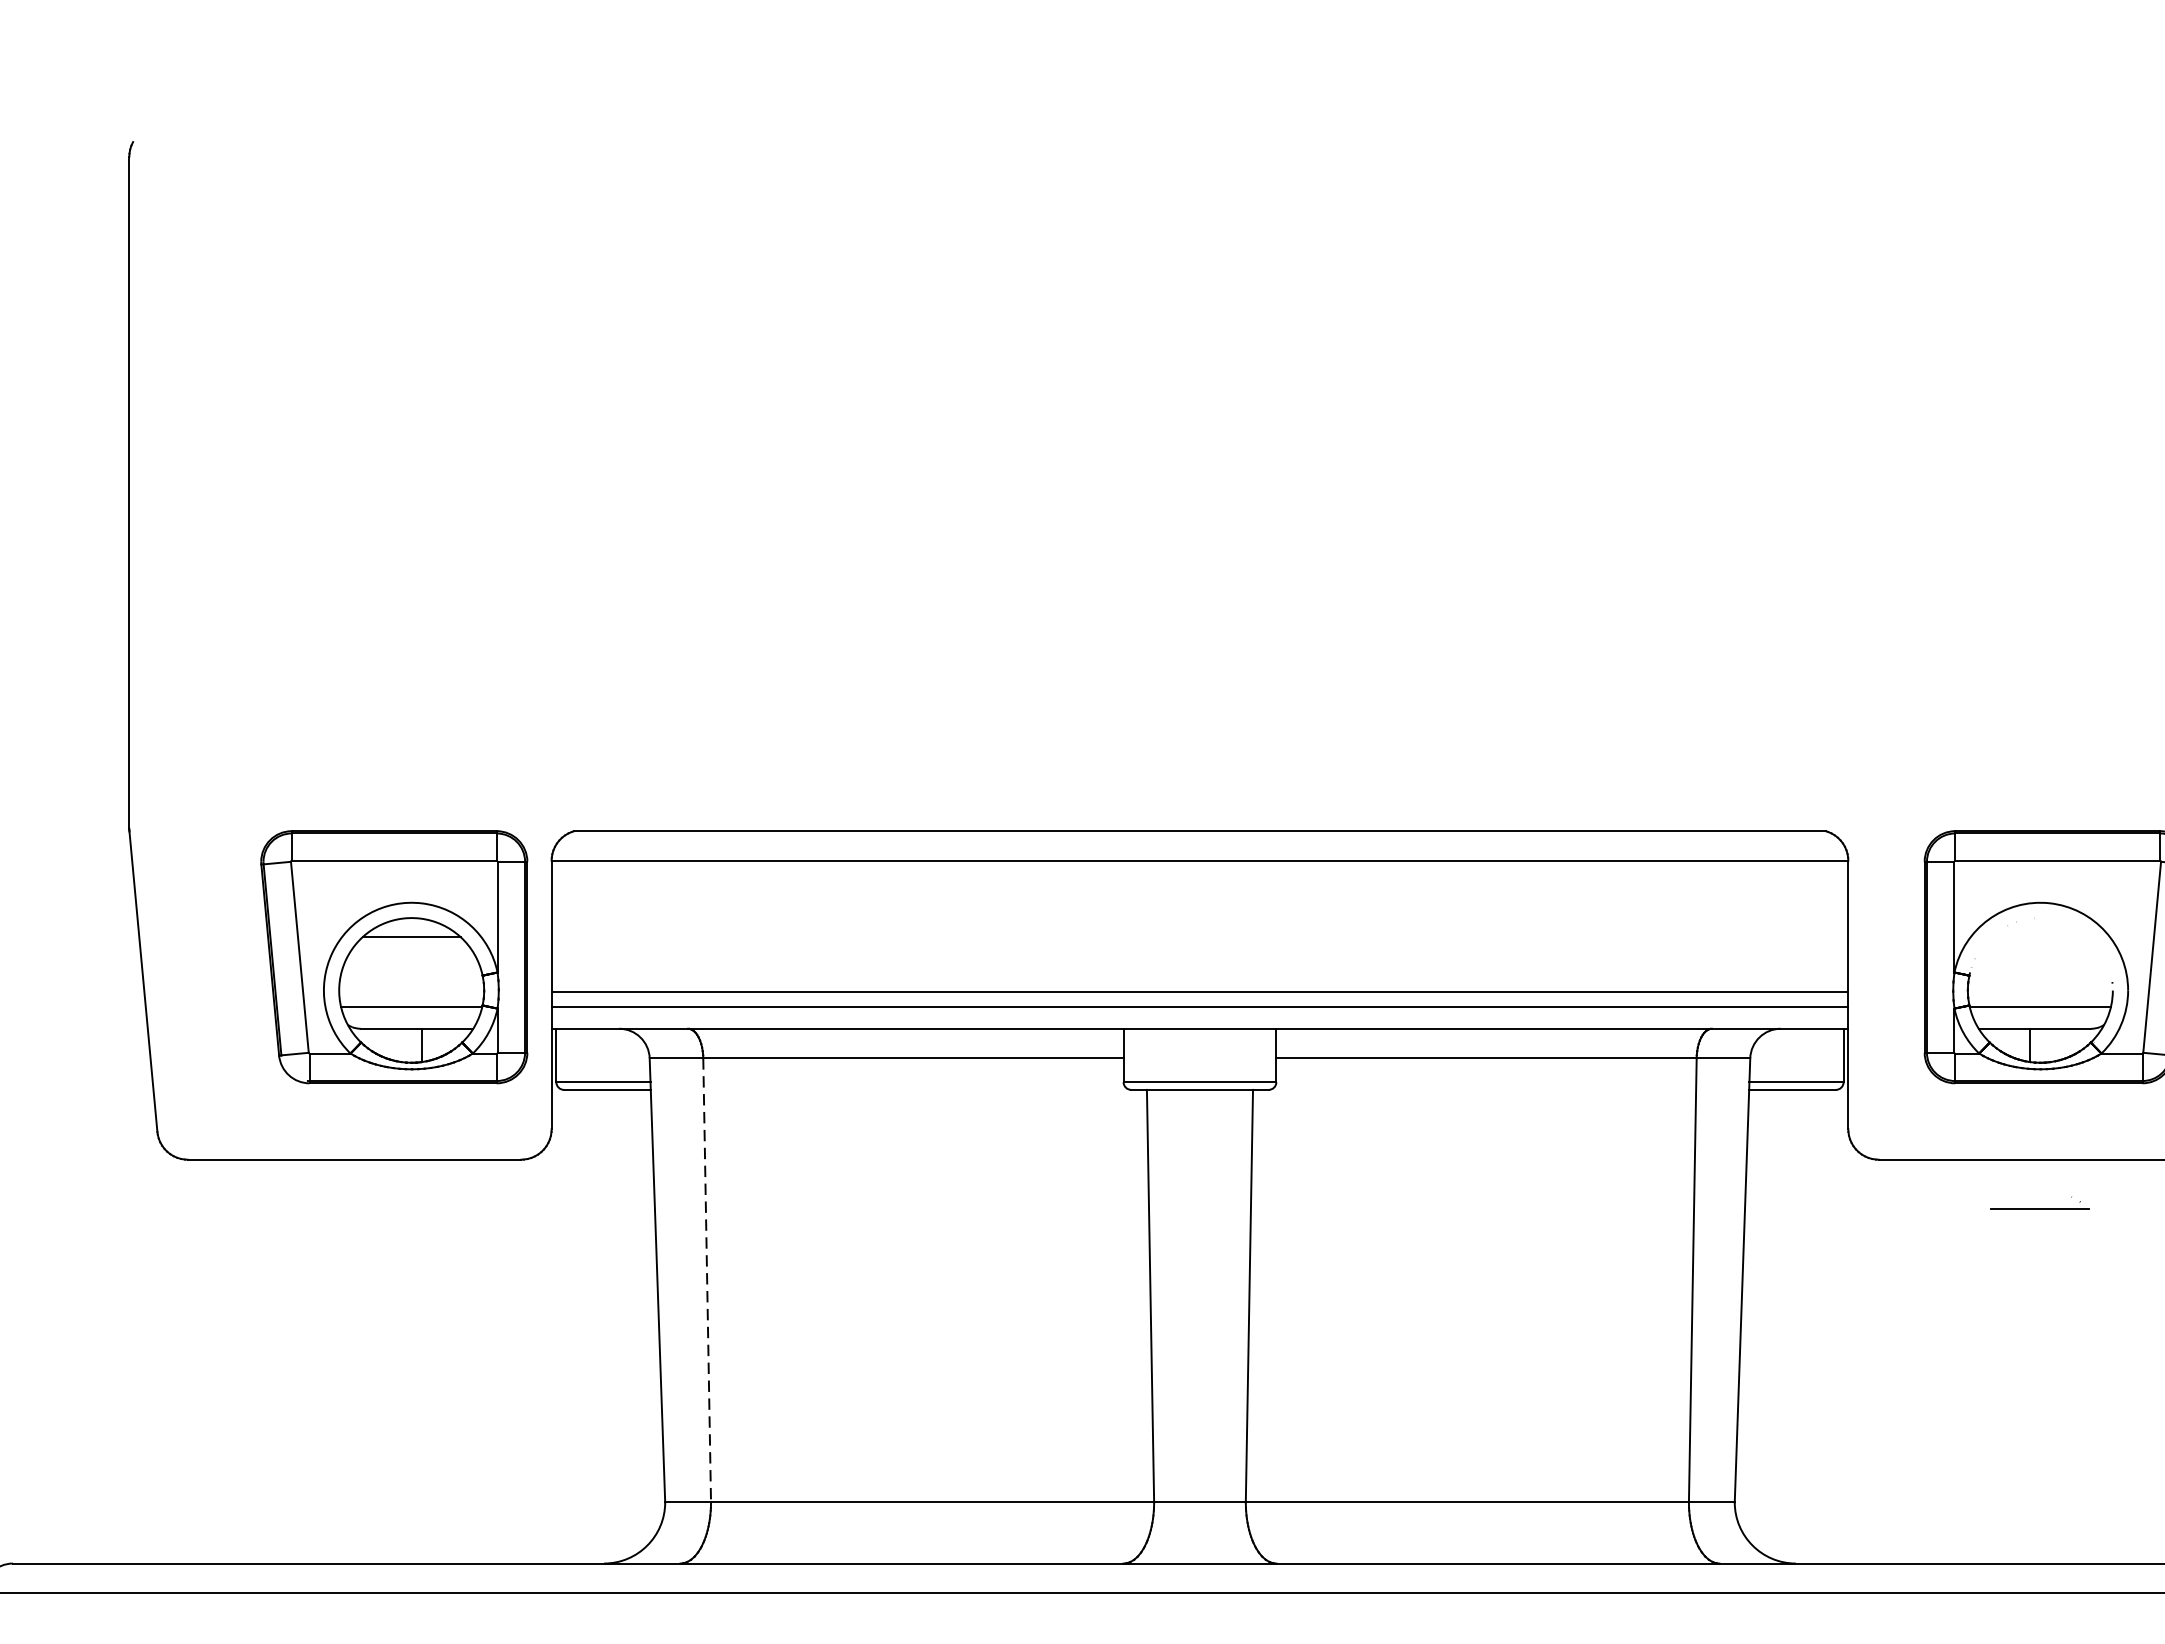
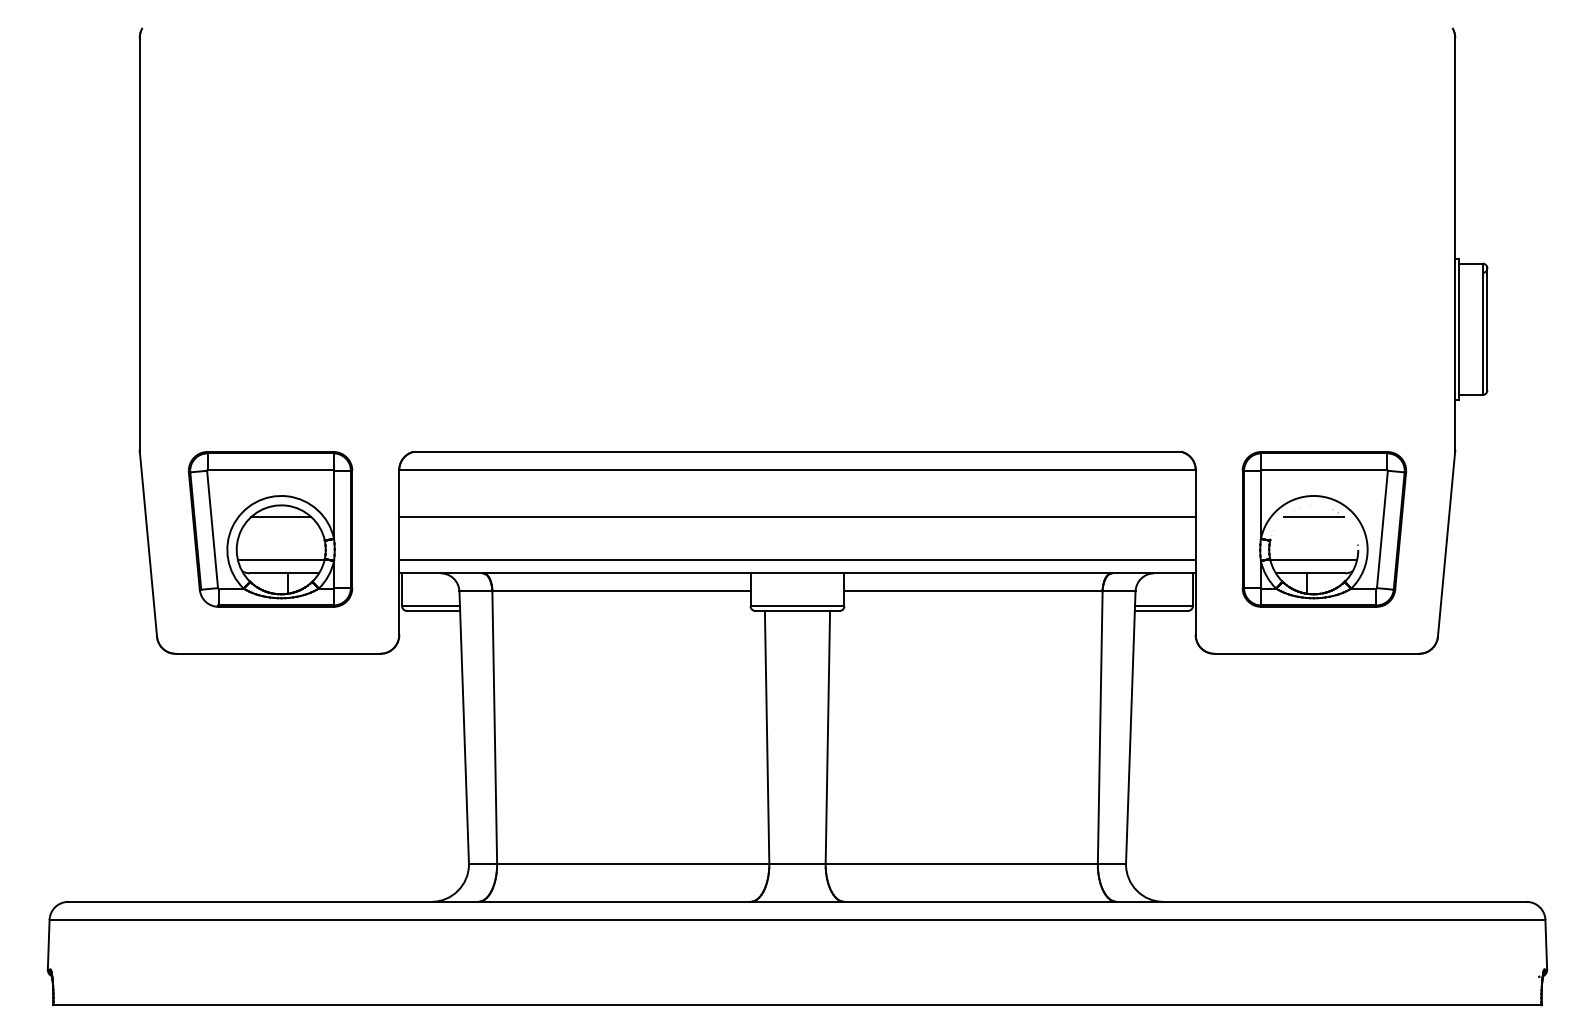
part: (394, 957) -> (270, 529), moved
line: (1199, 993) -> (797, 517), moved
part: (2039, 1203) -> (1313, 513), moved
line: (706, 1281) -> (494, 728), dashed -> solid

